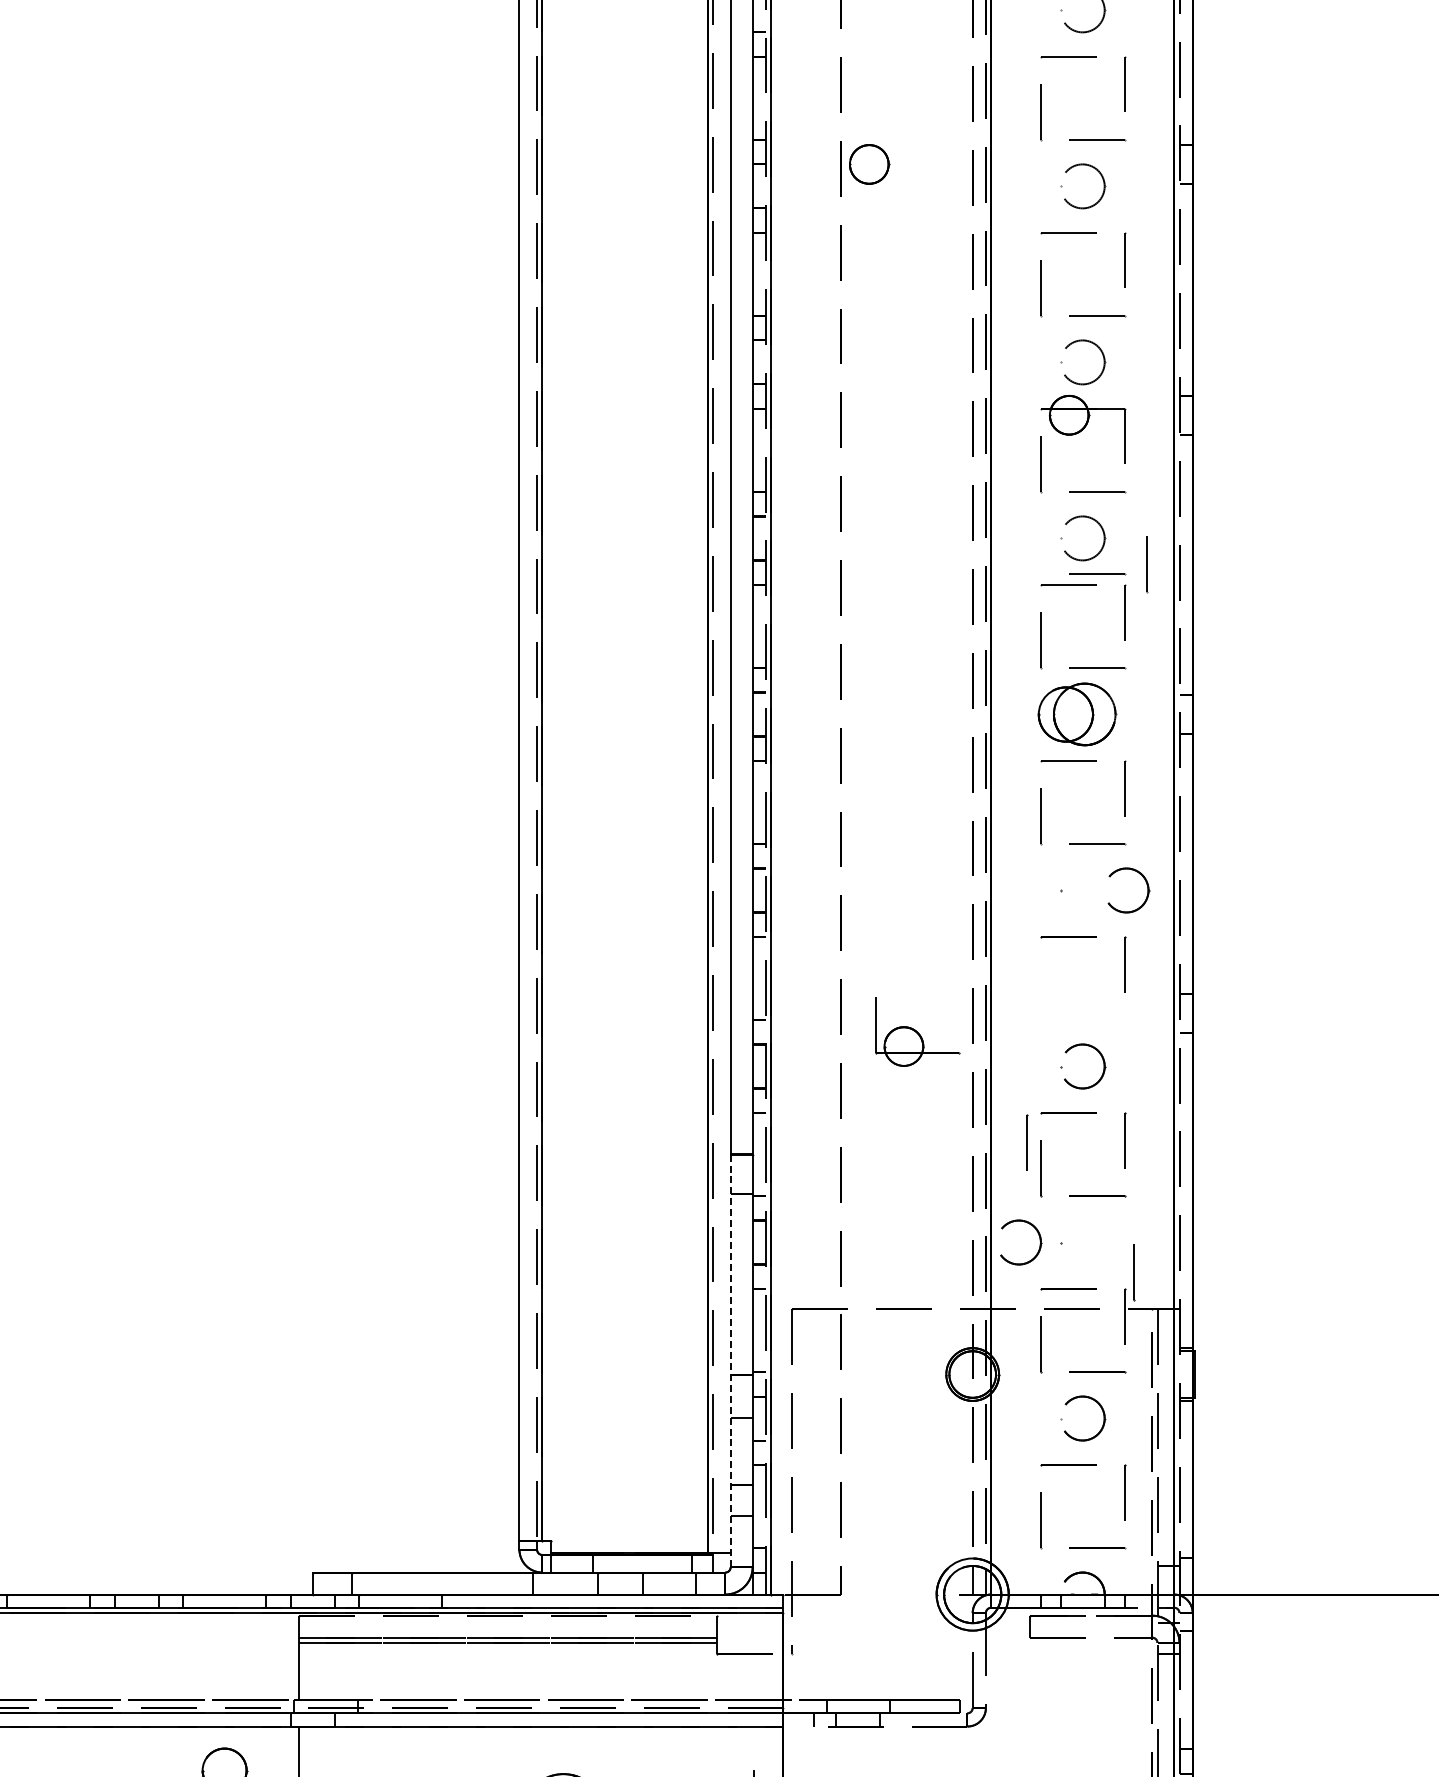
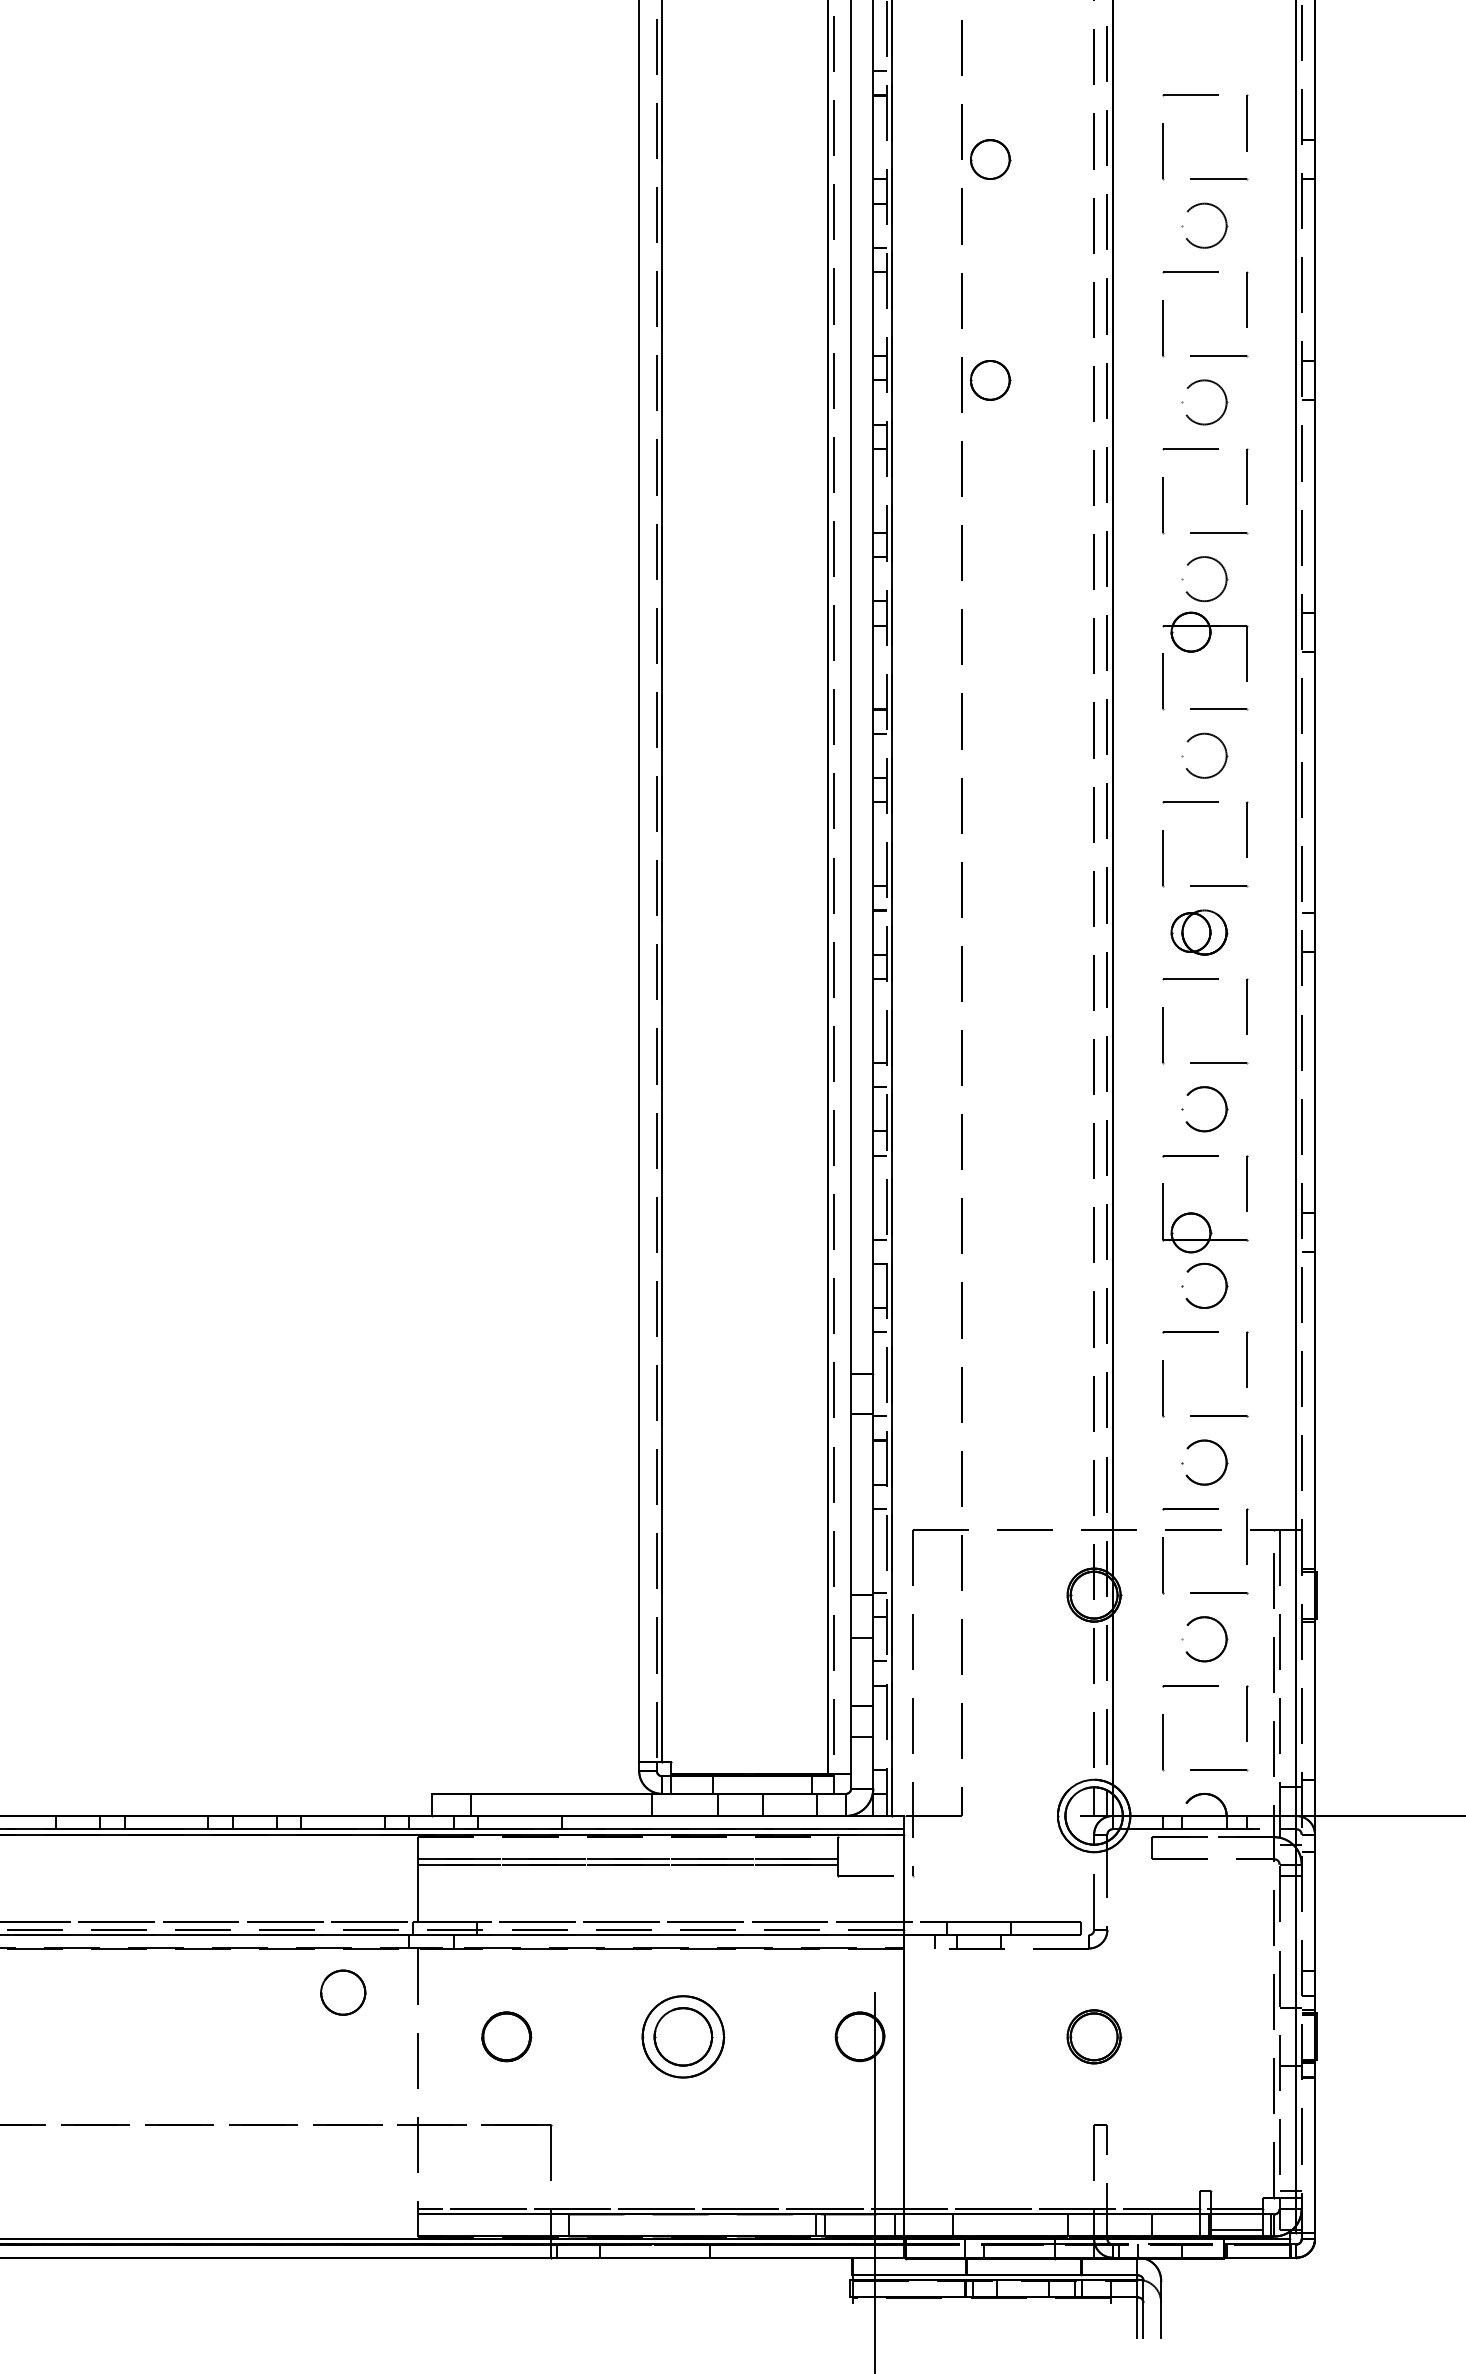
line: (1147, 563) -> (1269, 781), removed
line: (1097, 573) -> (1219, 791), removed
part: (1077, 714) -> (1199, 932), size x0.71
part: (1146, 884) -> (1224, 1103), moved
part: (918, 1032) -> (1205, 1218), moved
line: (1027, 1141) -> (1149, 1361), removed
part: (1038, 1236) -> (1224, 1456), moved
line: (1134, 1272) -> (1256, 1492), removed
line: (730, 1360) -> (851, 1581), dashed -> solid

